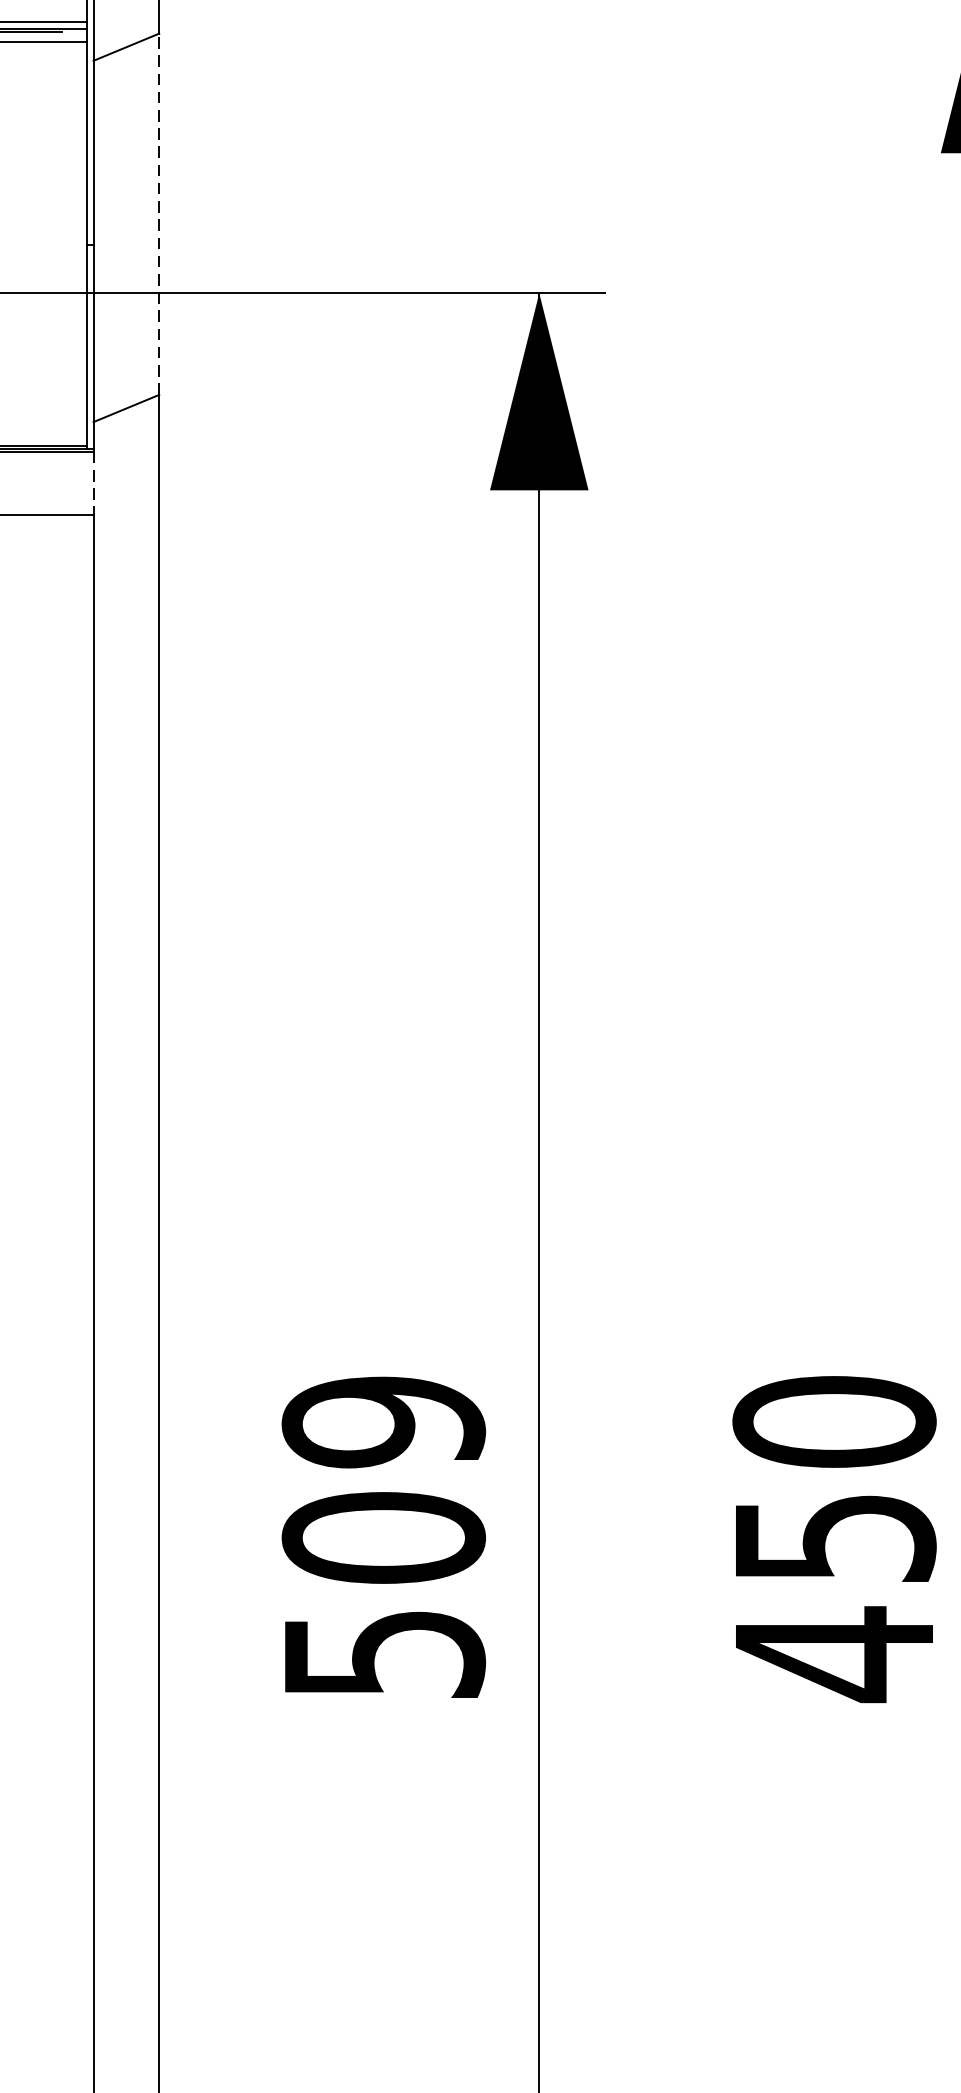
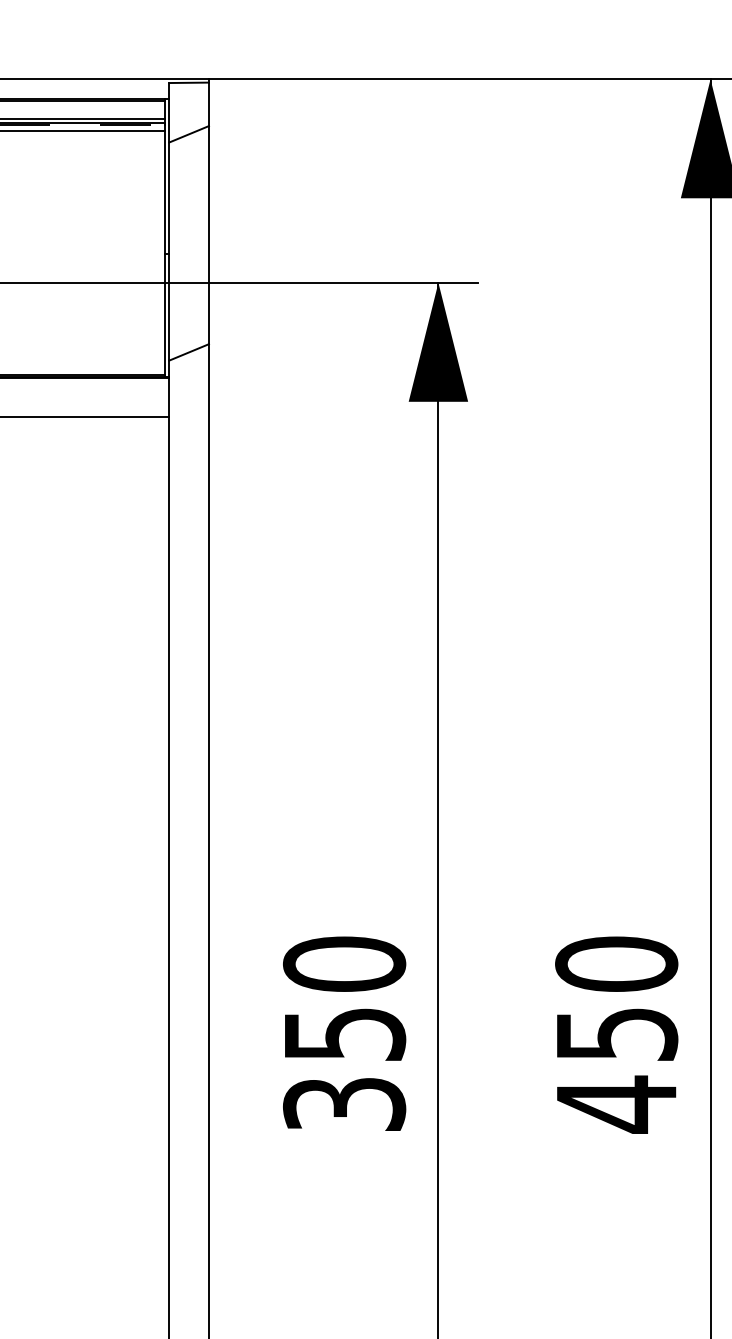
line: (158, 213) -> (208, 234), dashed -> solid
line: (93, 484) -> (169, 398), dashed -> solid
text: (383, 1536) -> (344, 1033), 509 -> 350

